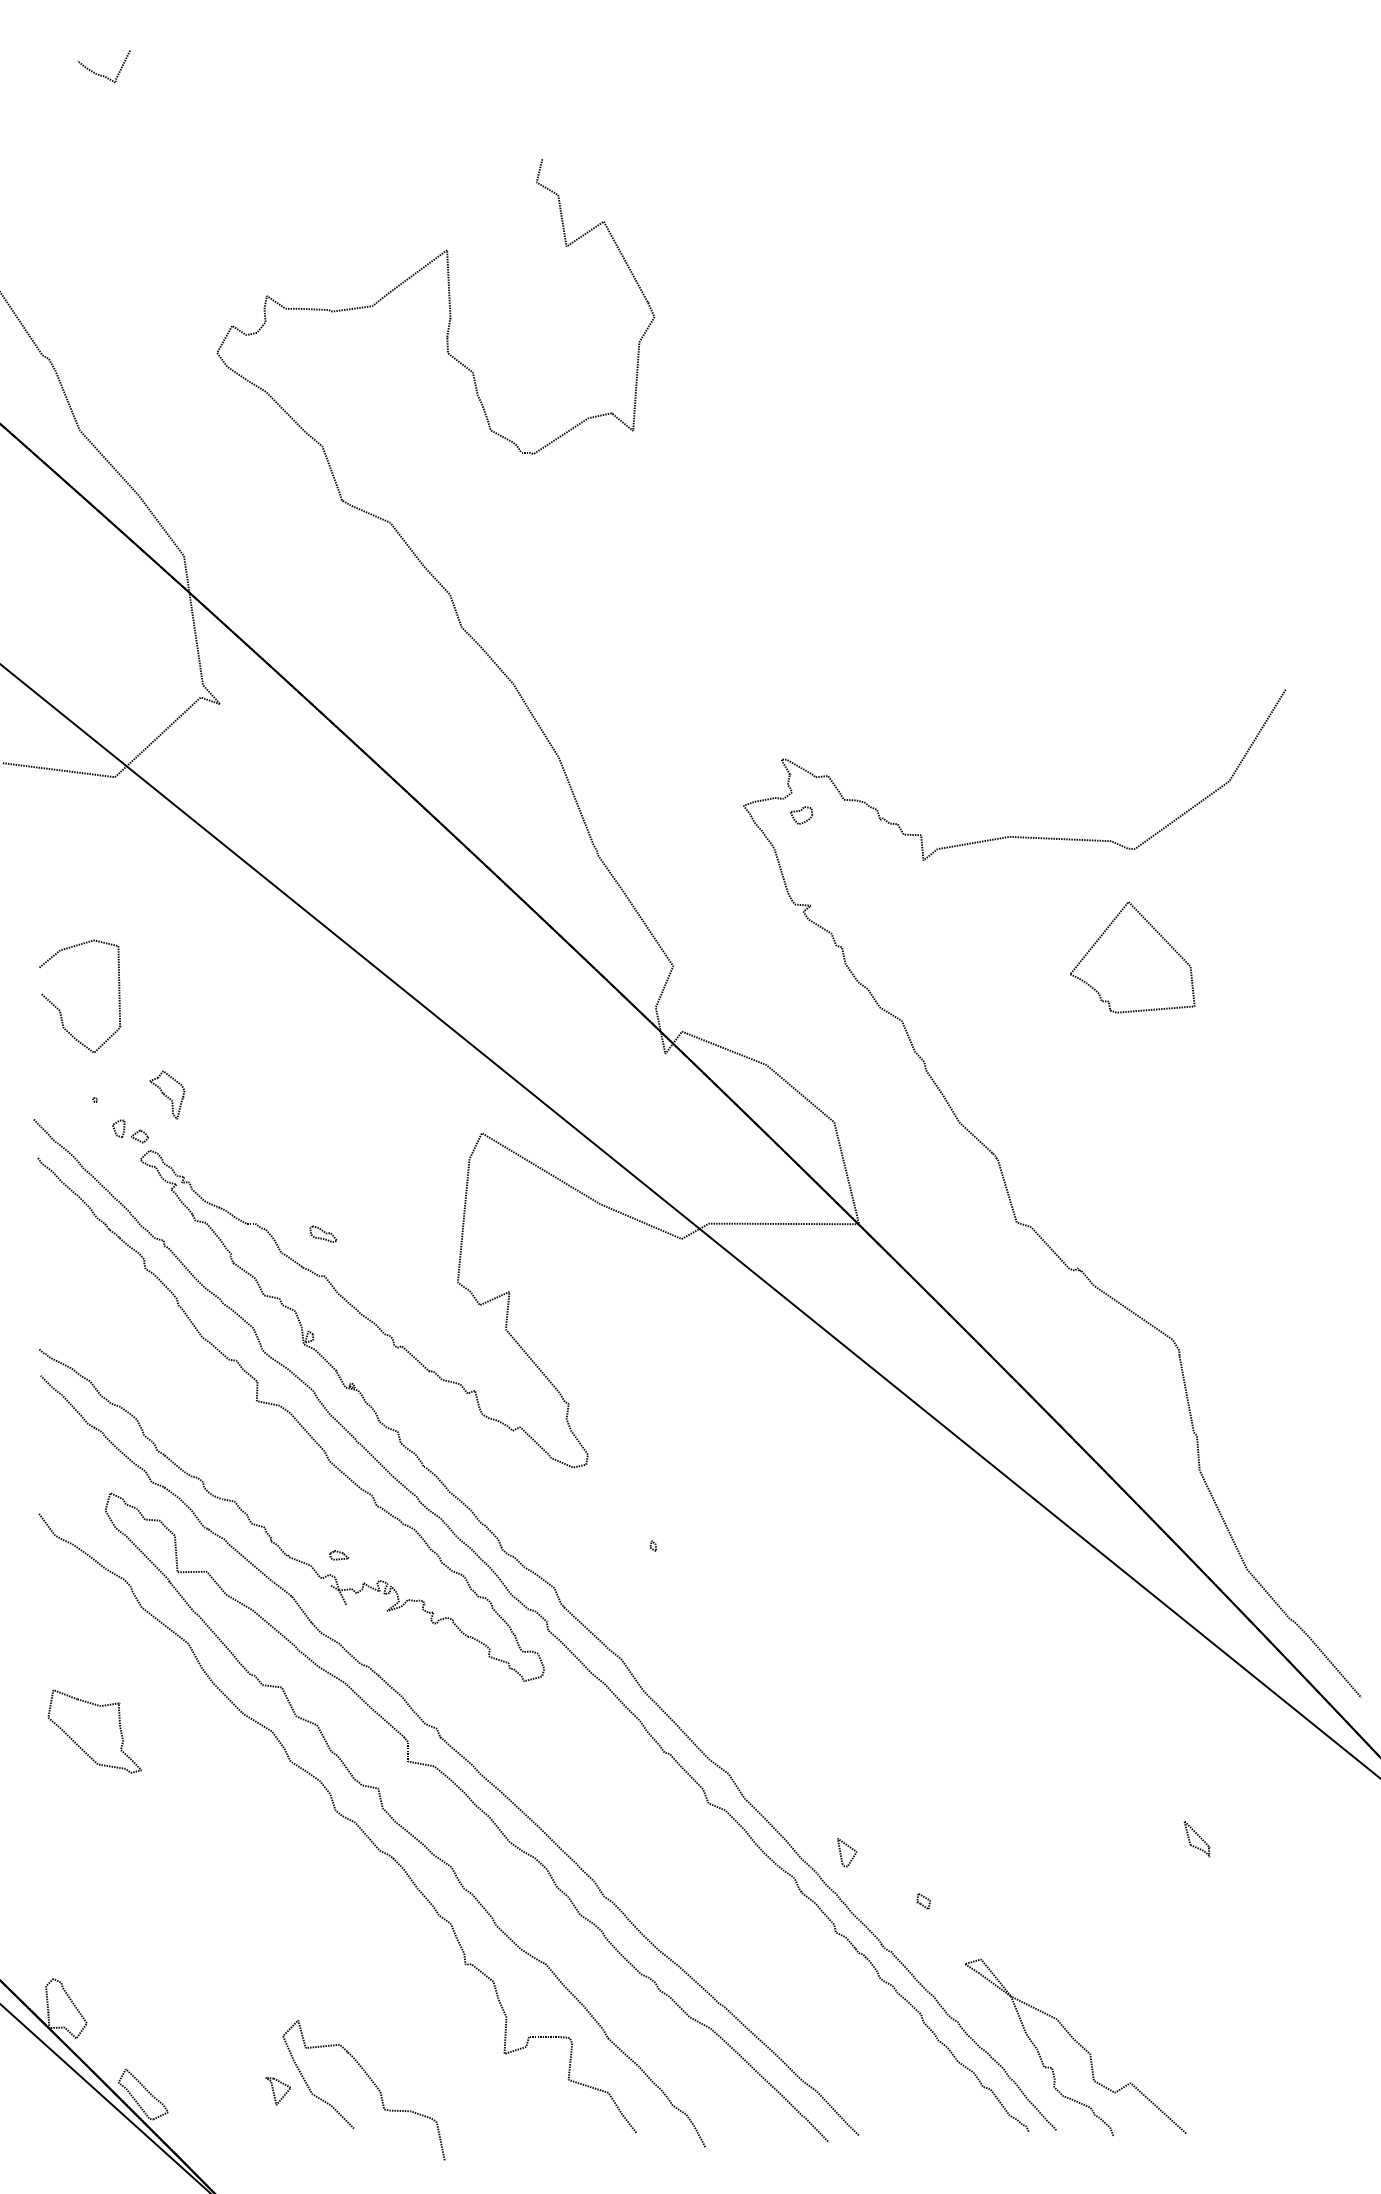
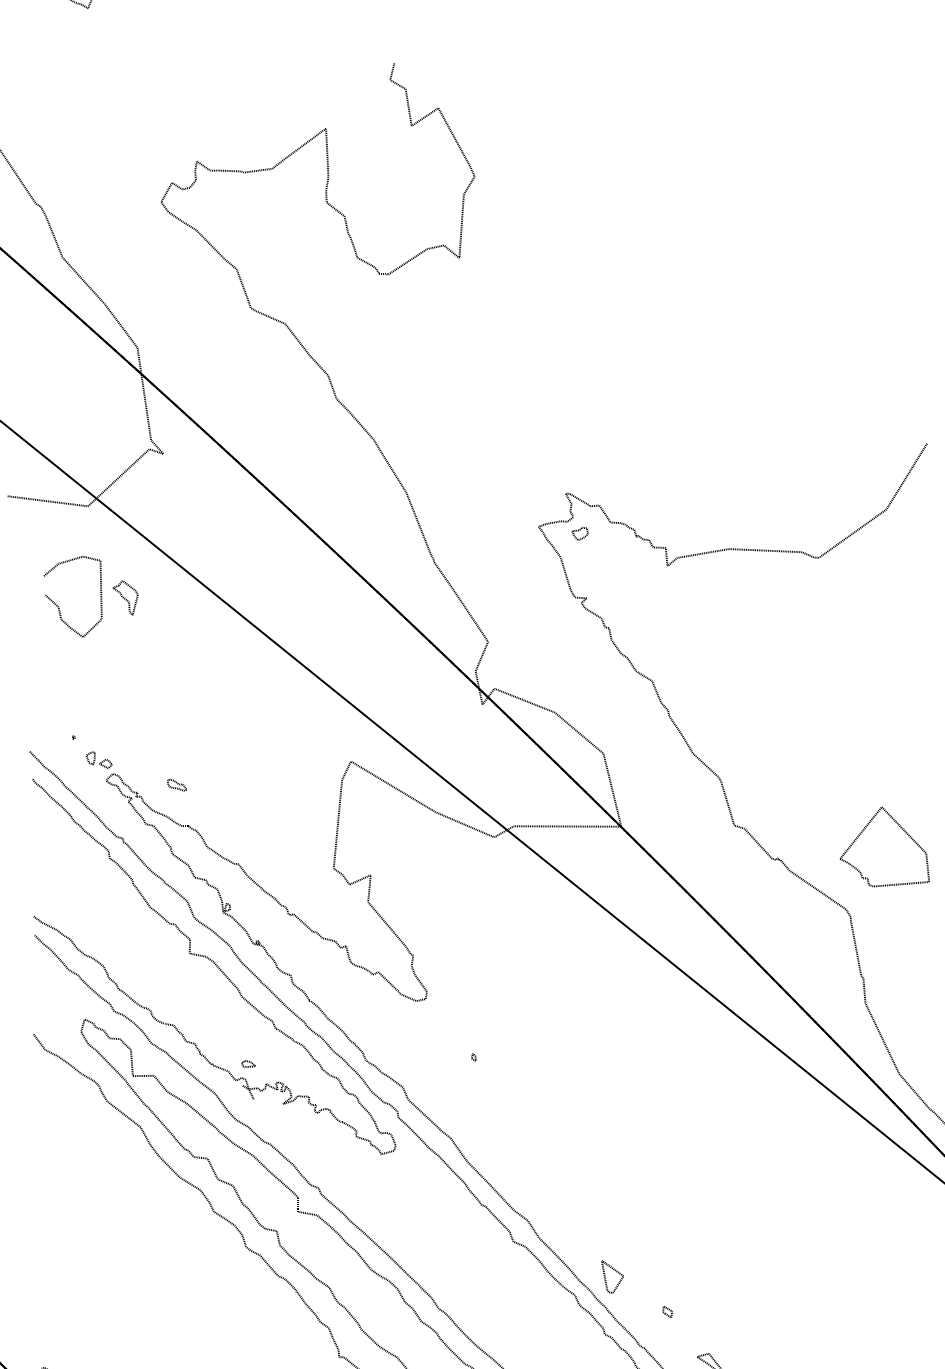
part: (1156, 932) -> (901, 829), moved
curve: (60, 1010) -> (59, 606), moved
part: (167, 1094) -> (125, 597), moved
part: (323, 1233) -> (177, 784), moved
part: (79, 1745) -> (62, 1200), removed
part: (1196, 1839) -> (863, 1267), removed
part: (847, 1852) -> (613, 1276), size x1.6

